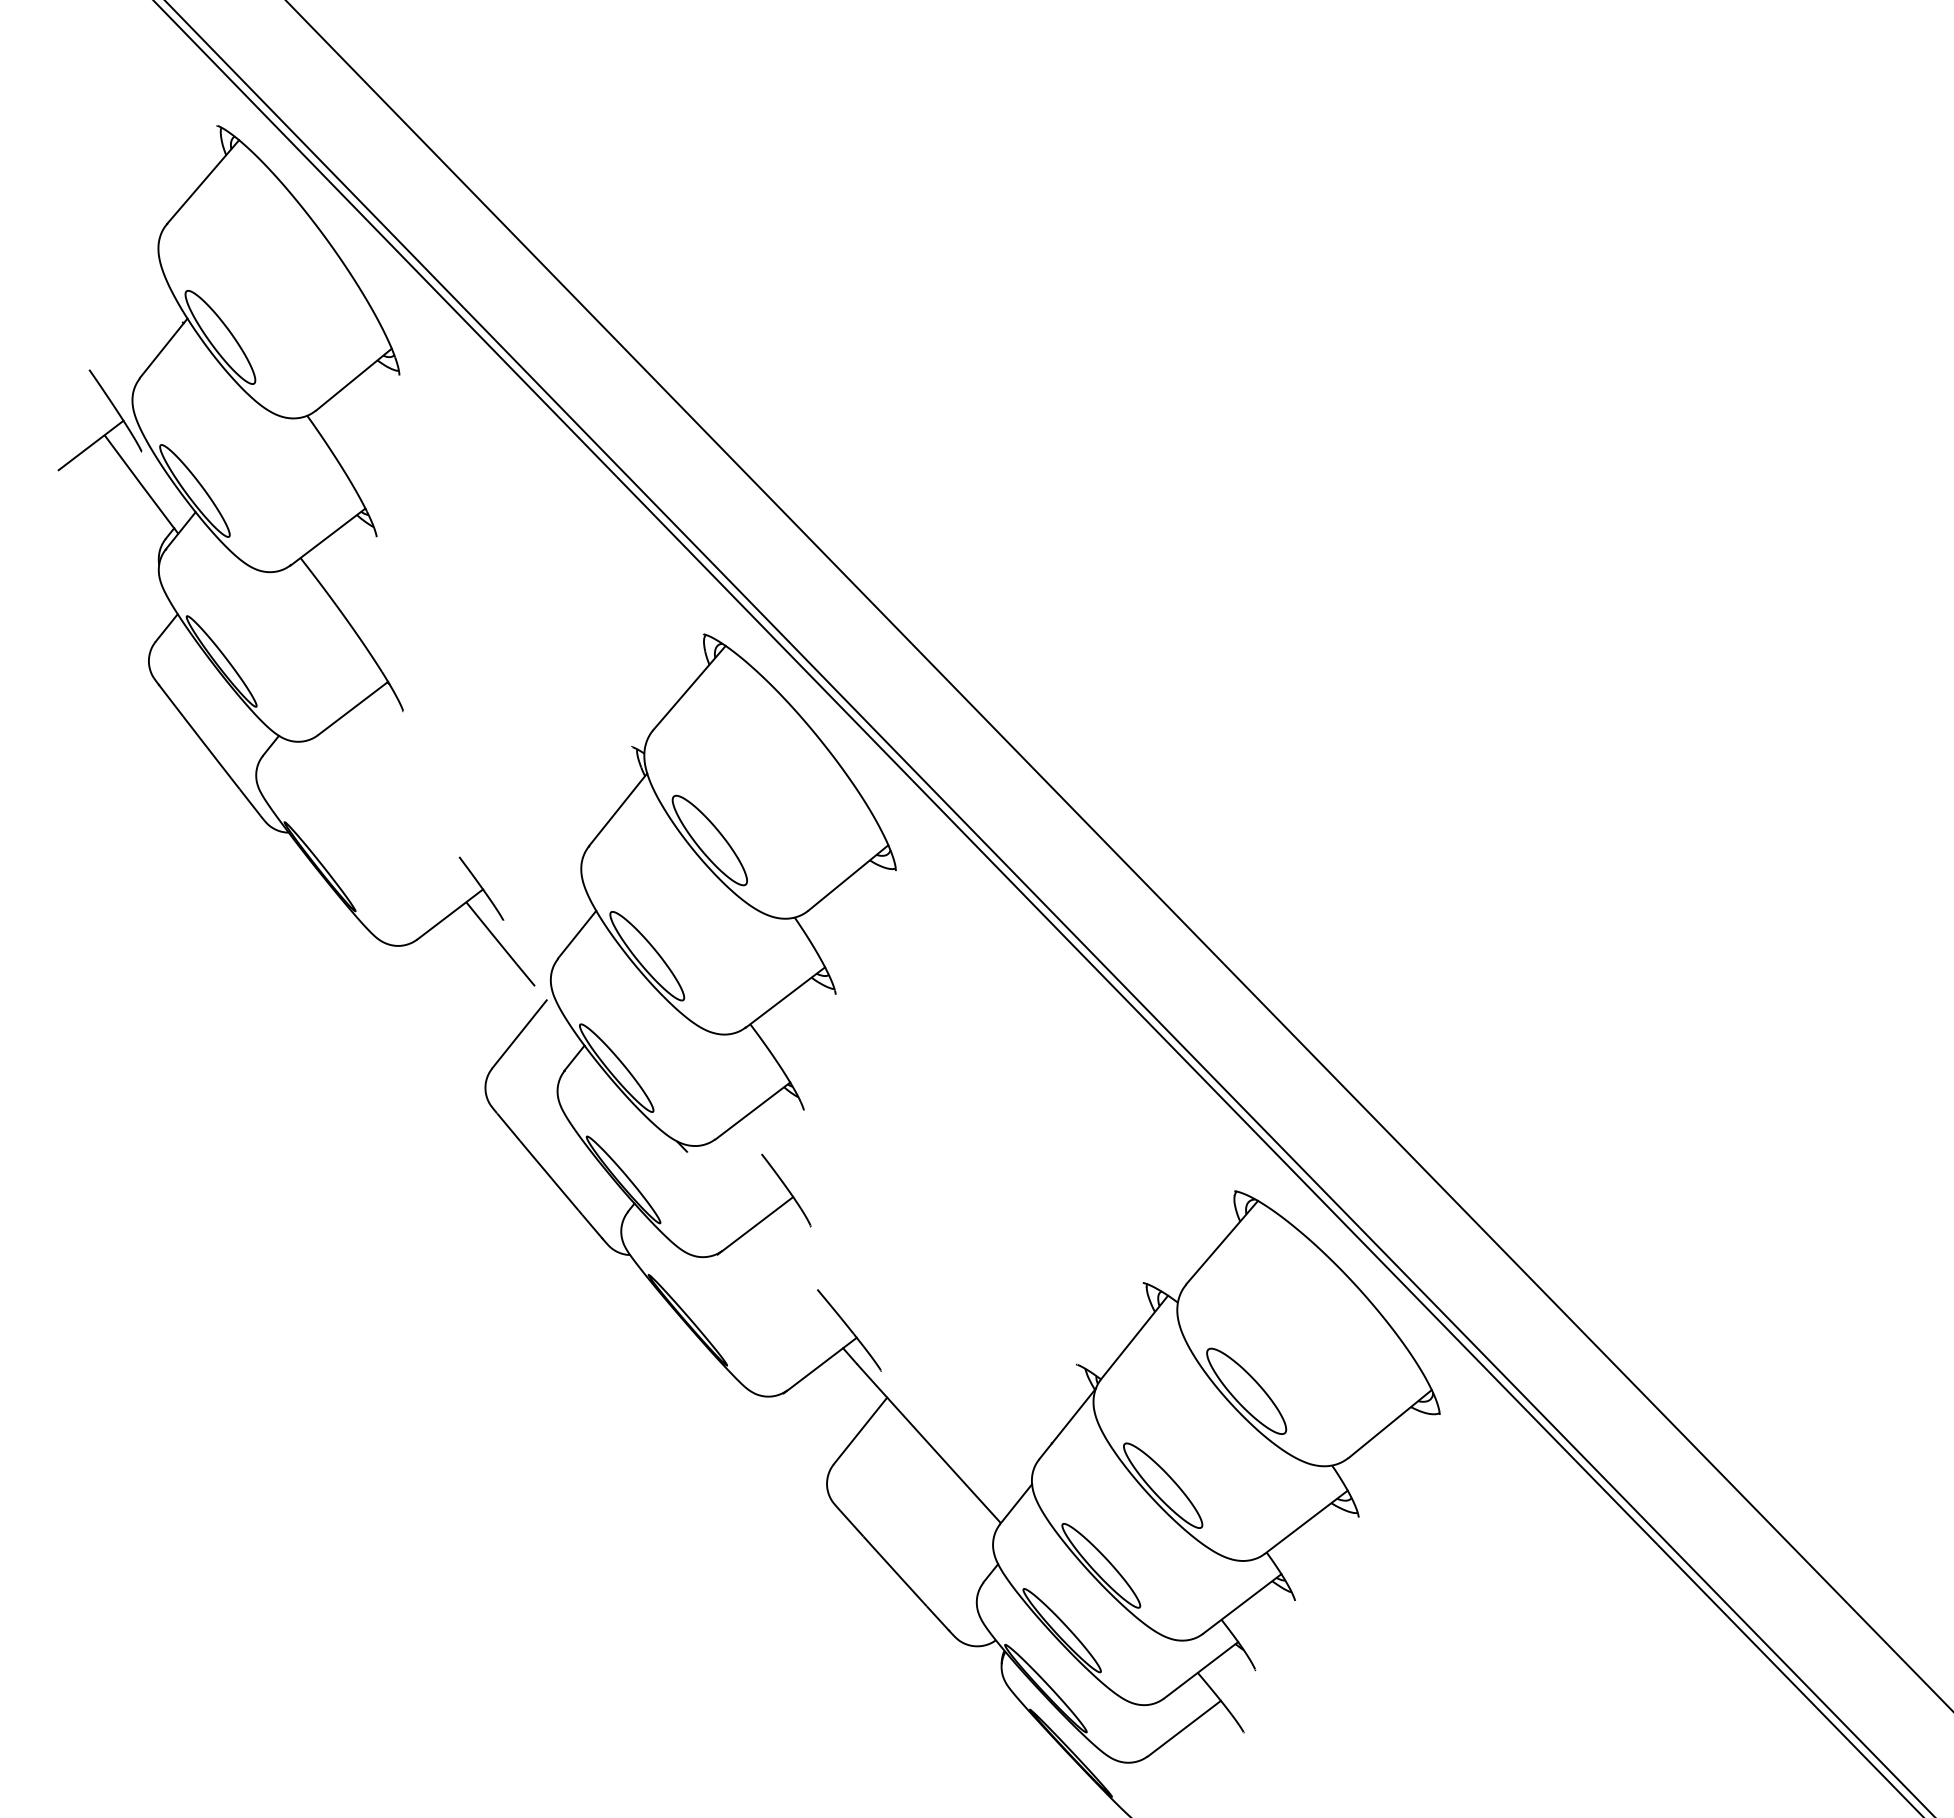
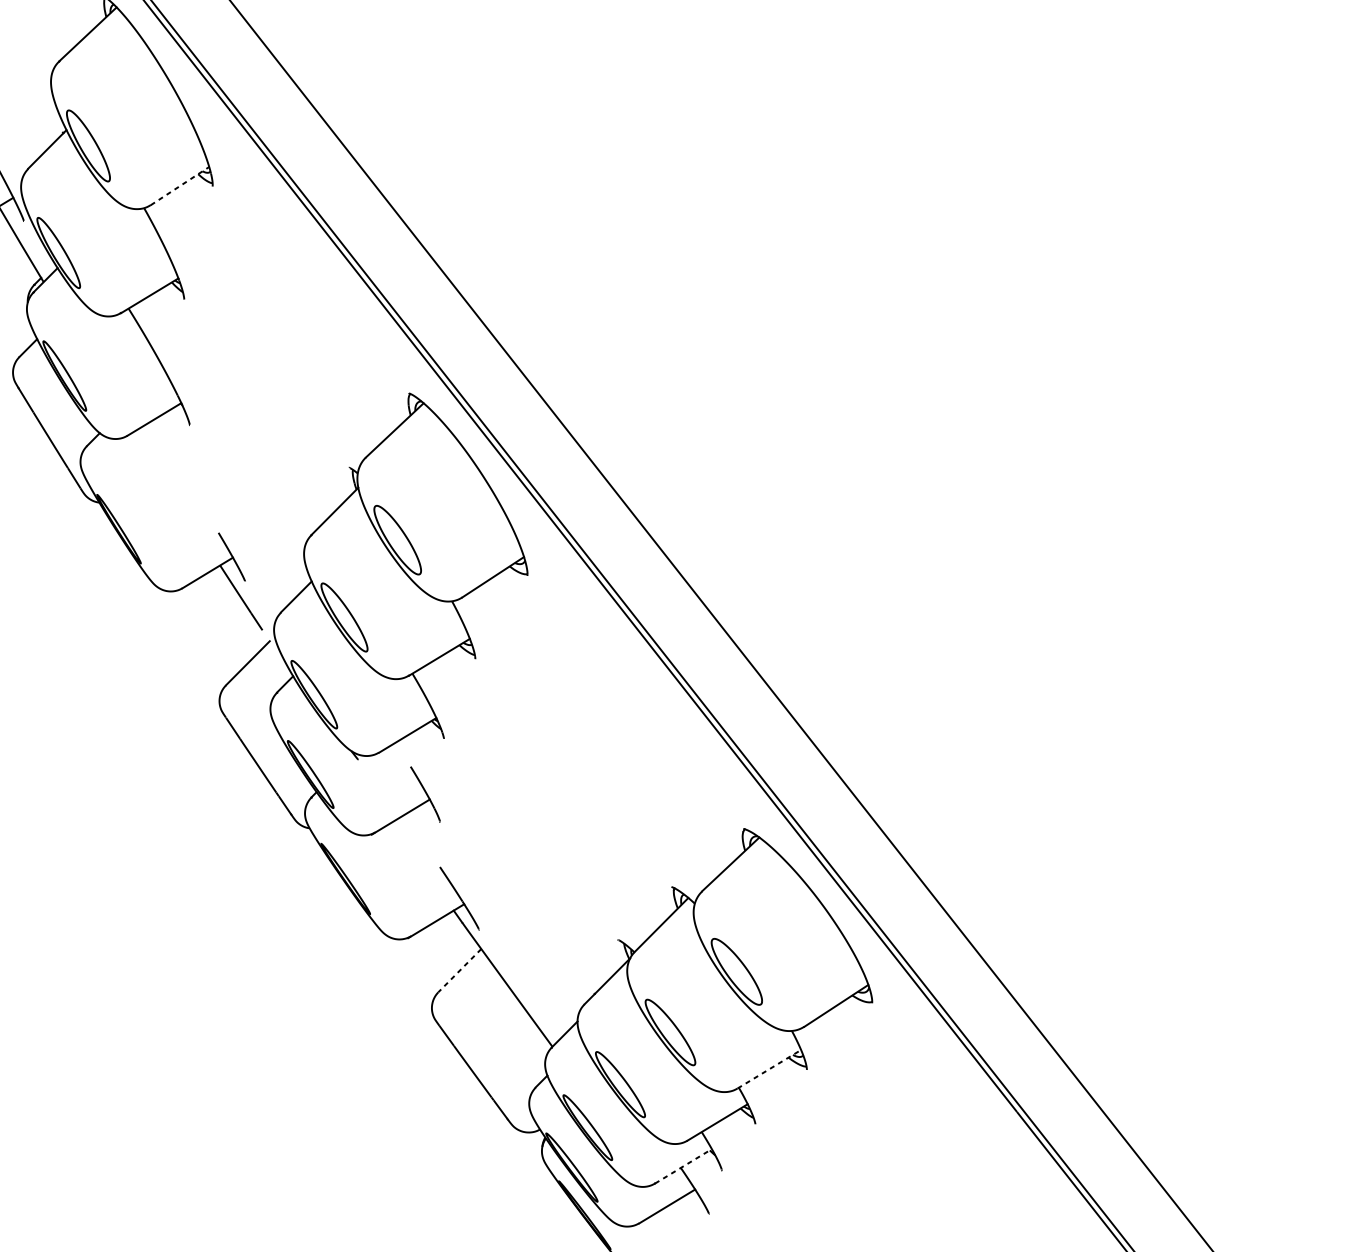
line: (353, 379) -> (179, 185), solid -> dashed
line: (860, 1430) -> (459, 970), solid -> dashed
line: (1306, 1522) -> (769, 1069), solid -> dashed
line: (1201, 1670) -> (683, 1166), solid -> dashed

